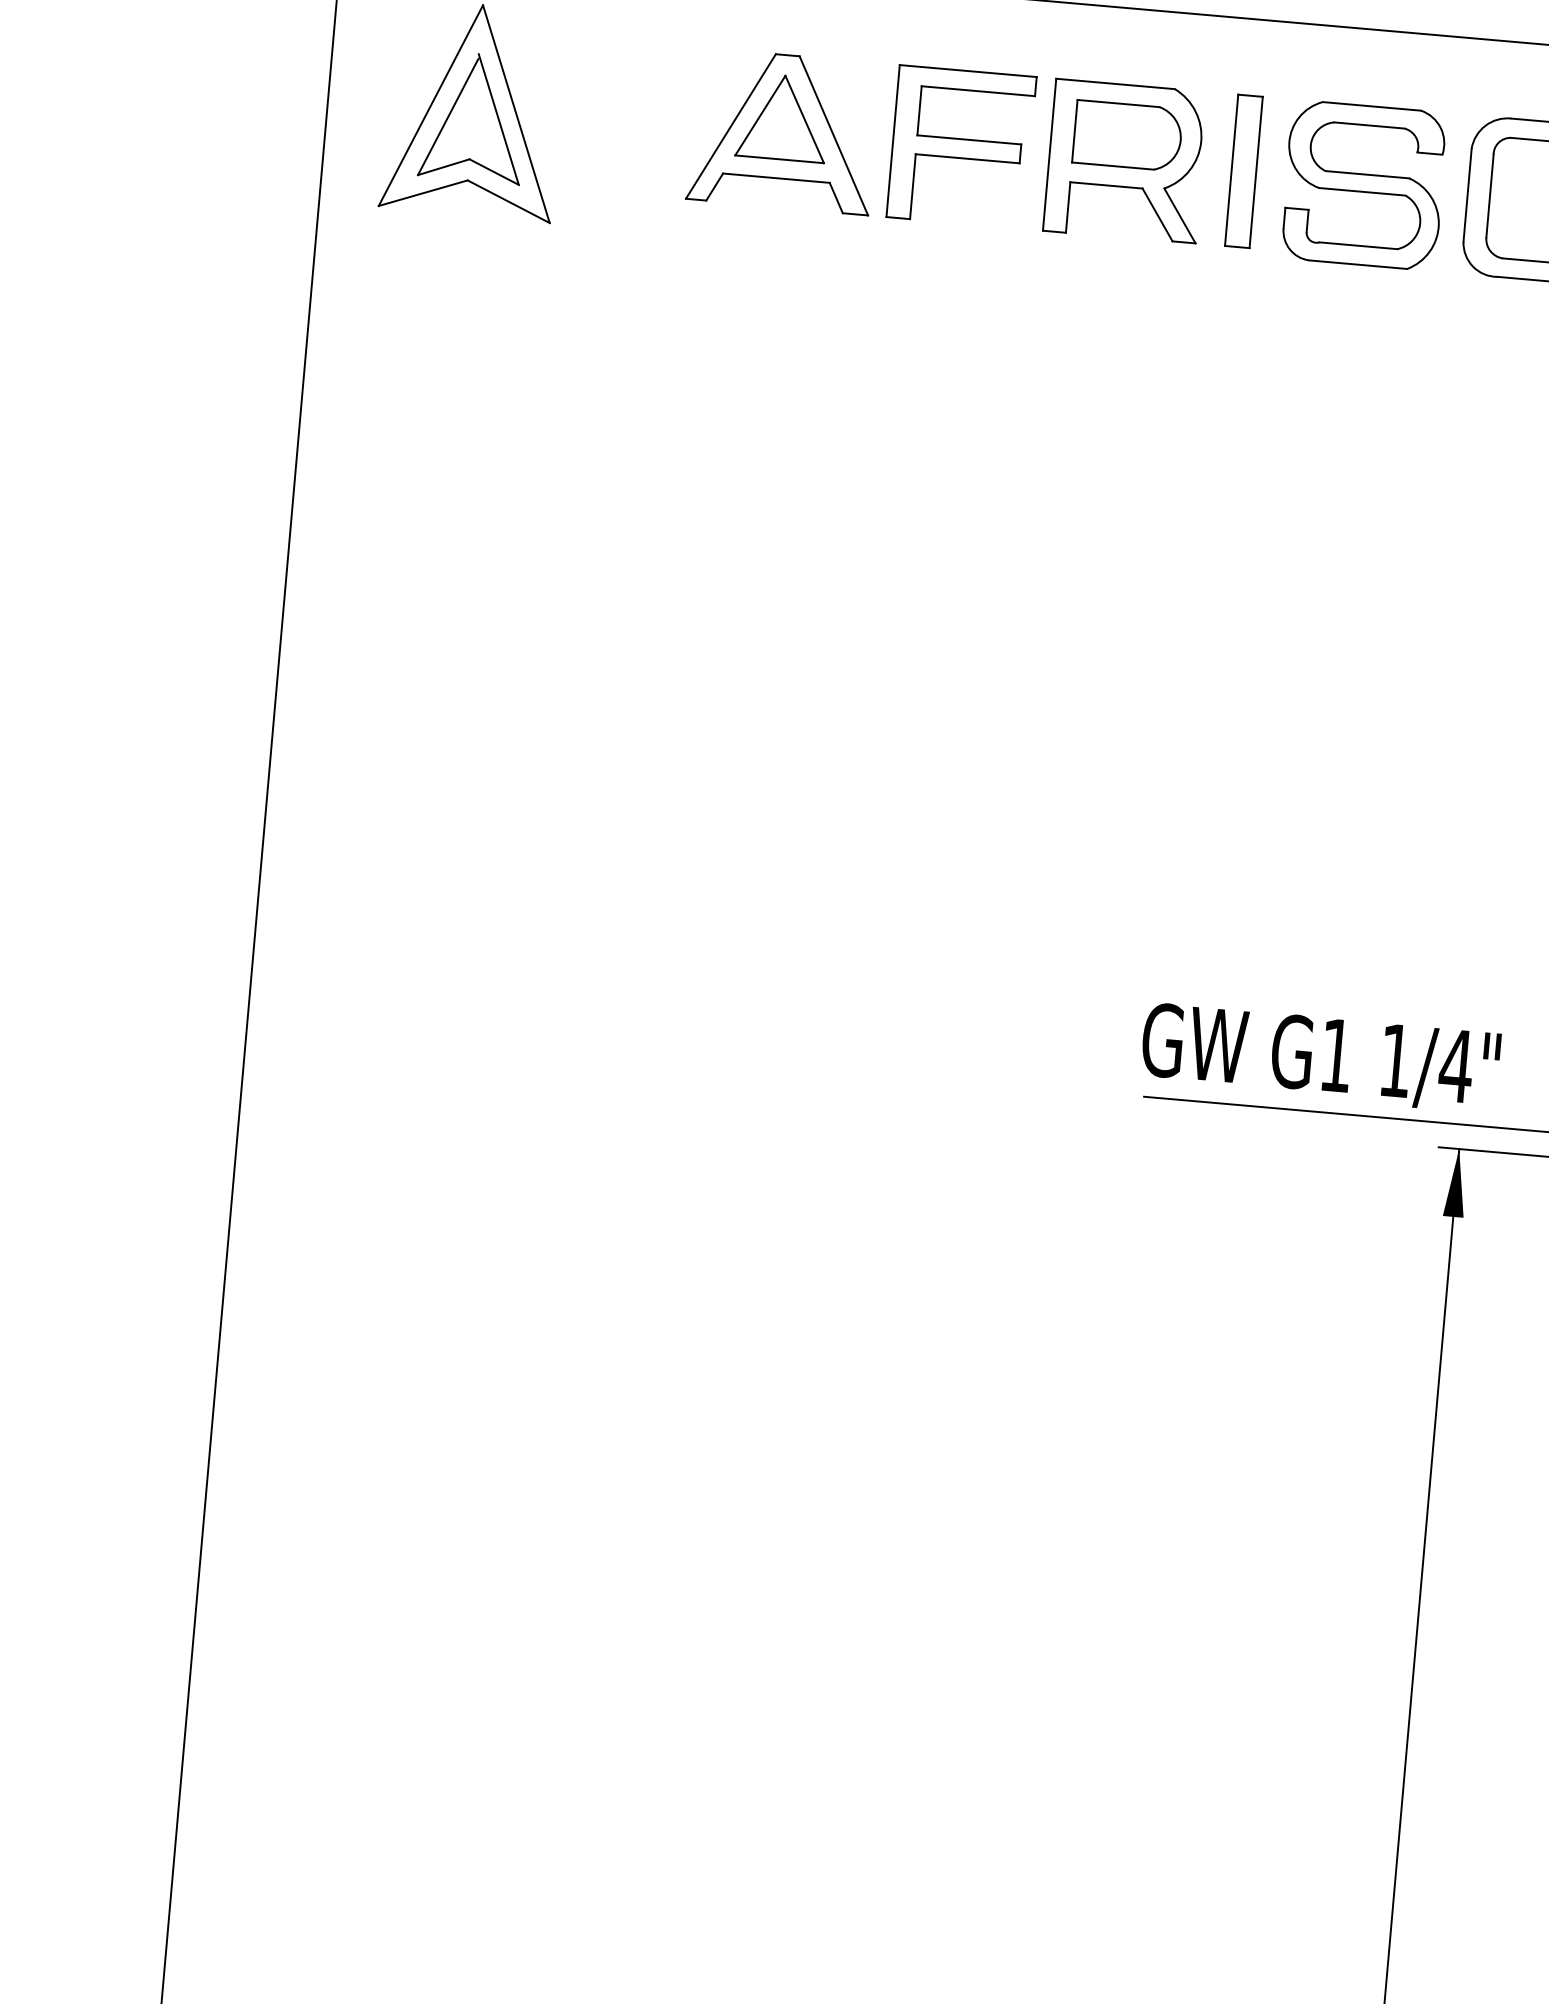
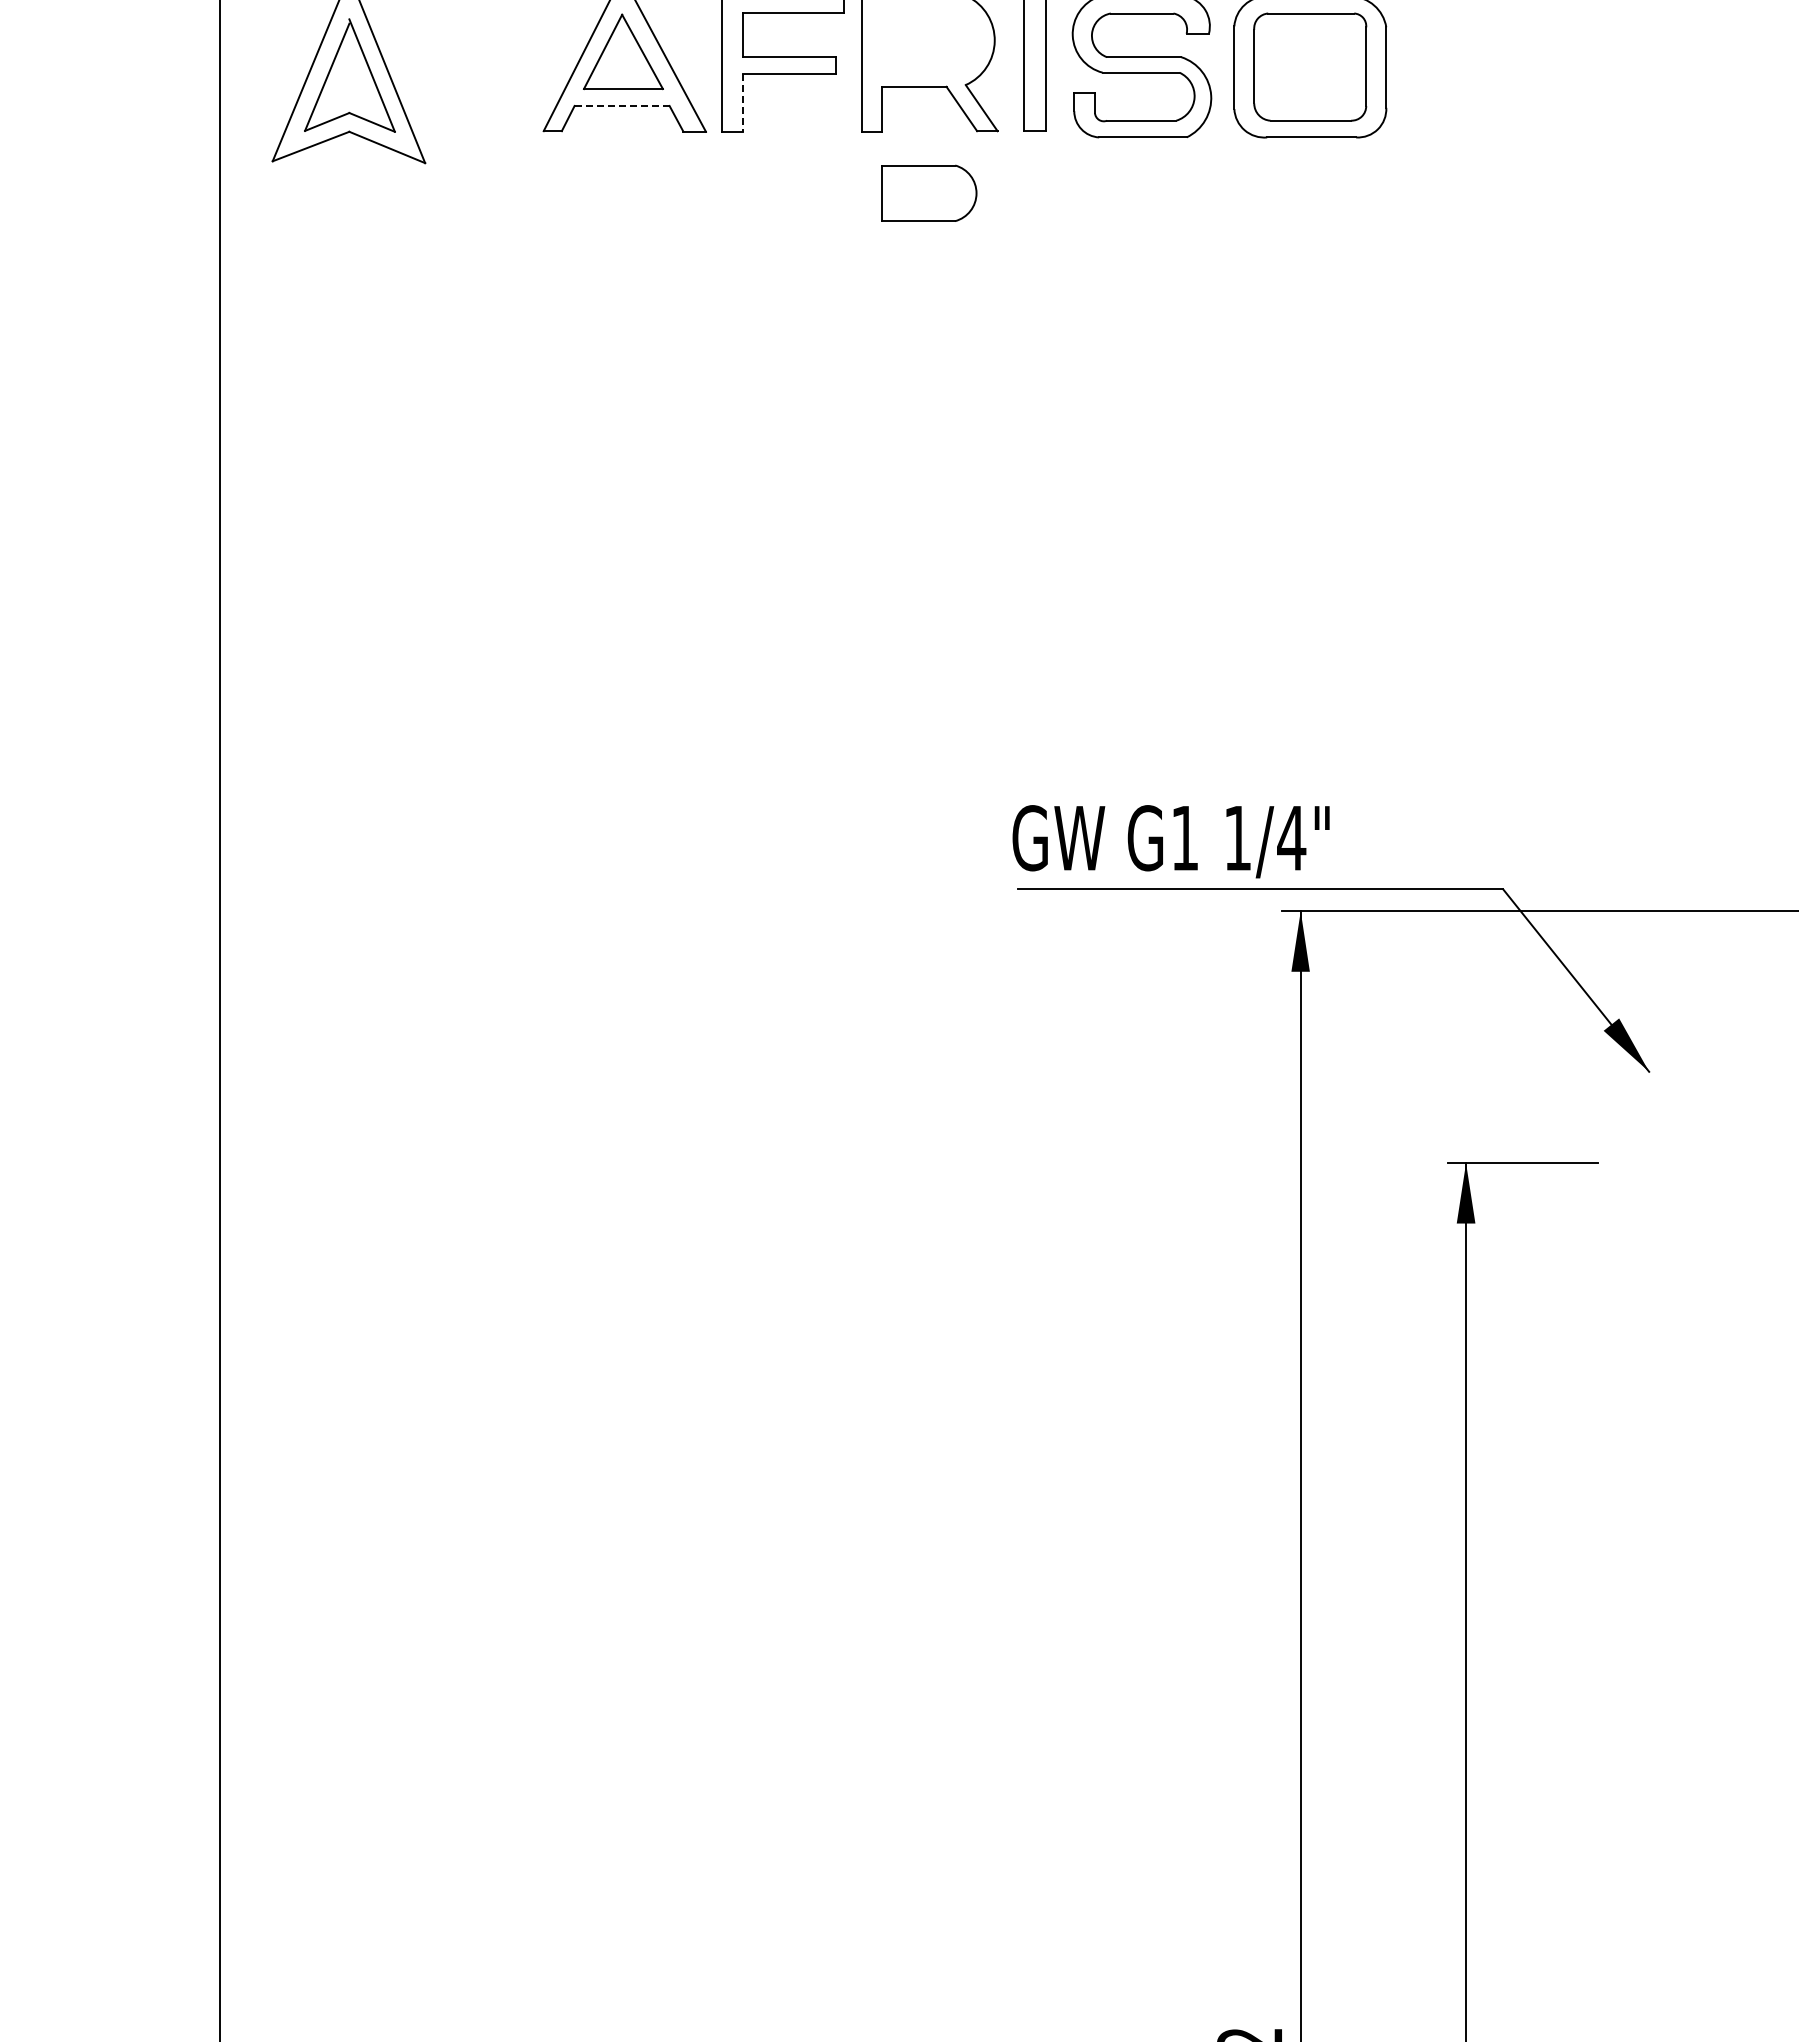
part: (1127, 134) -> (929, 192), moved
line: (775, 177) -> (621, 105), solid -> dashed
line: (913, 186) -> (743, 102), solid -> dashed

